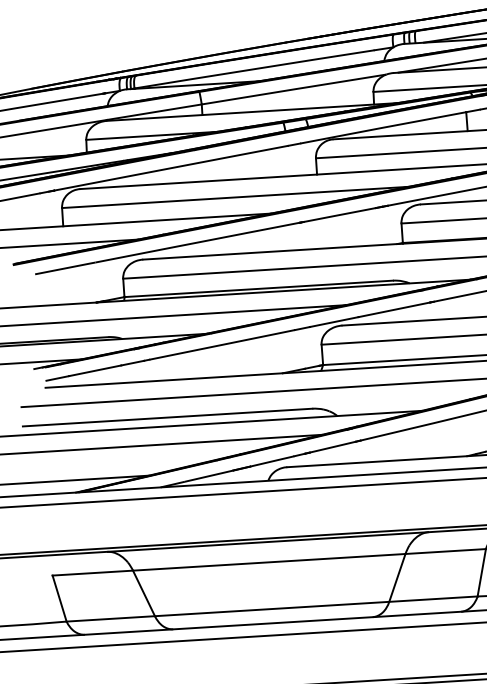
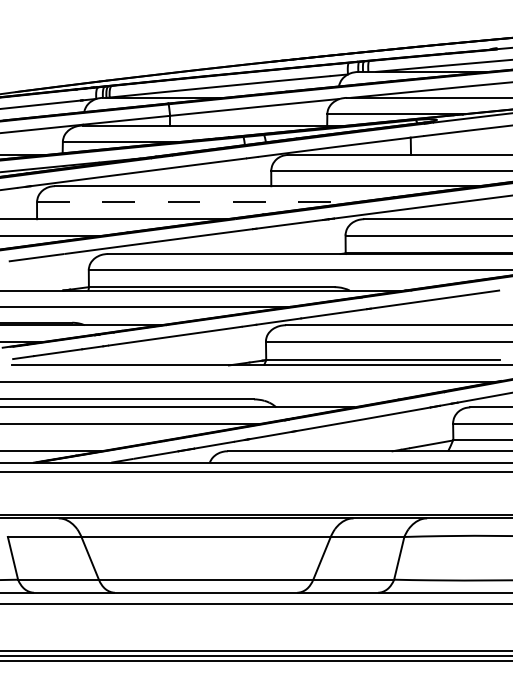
line: (236, 197) -> (196, 202), solid -> dashed

